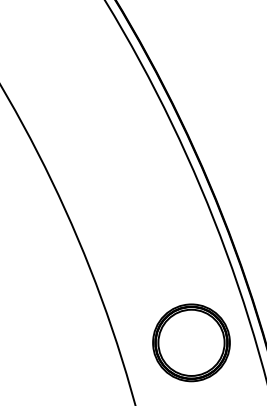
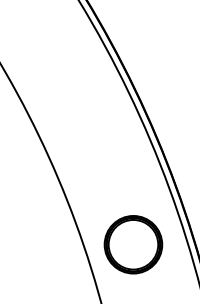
part: (191, 342) -> (133, 244), moved

